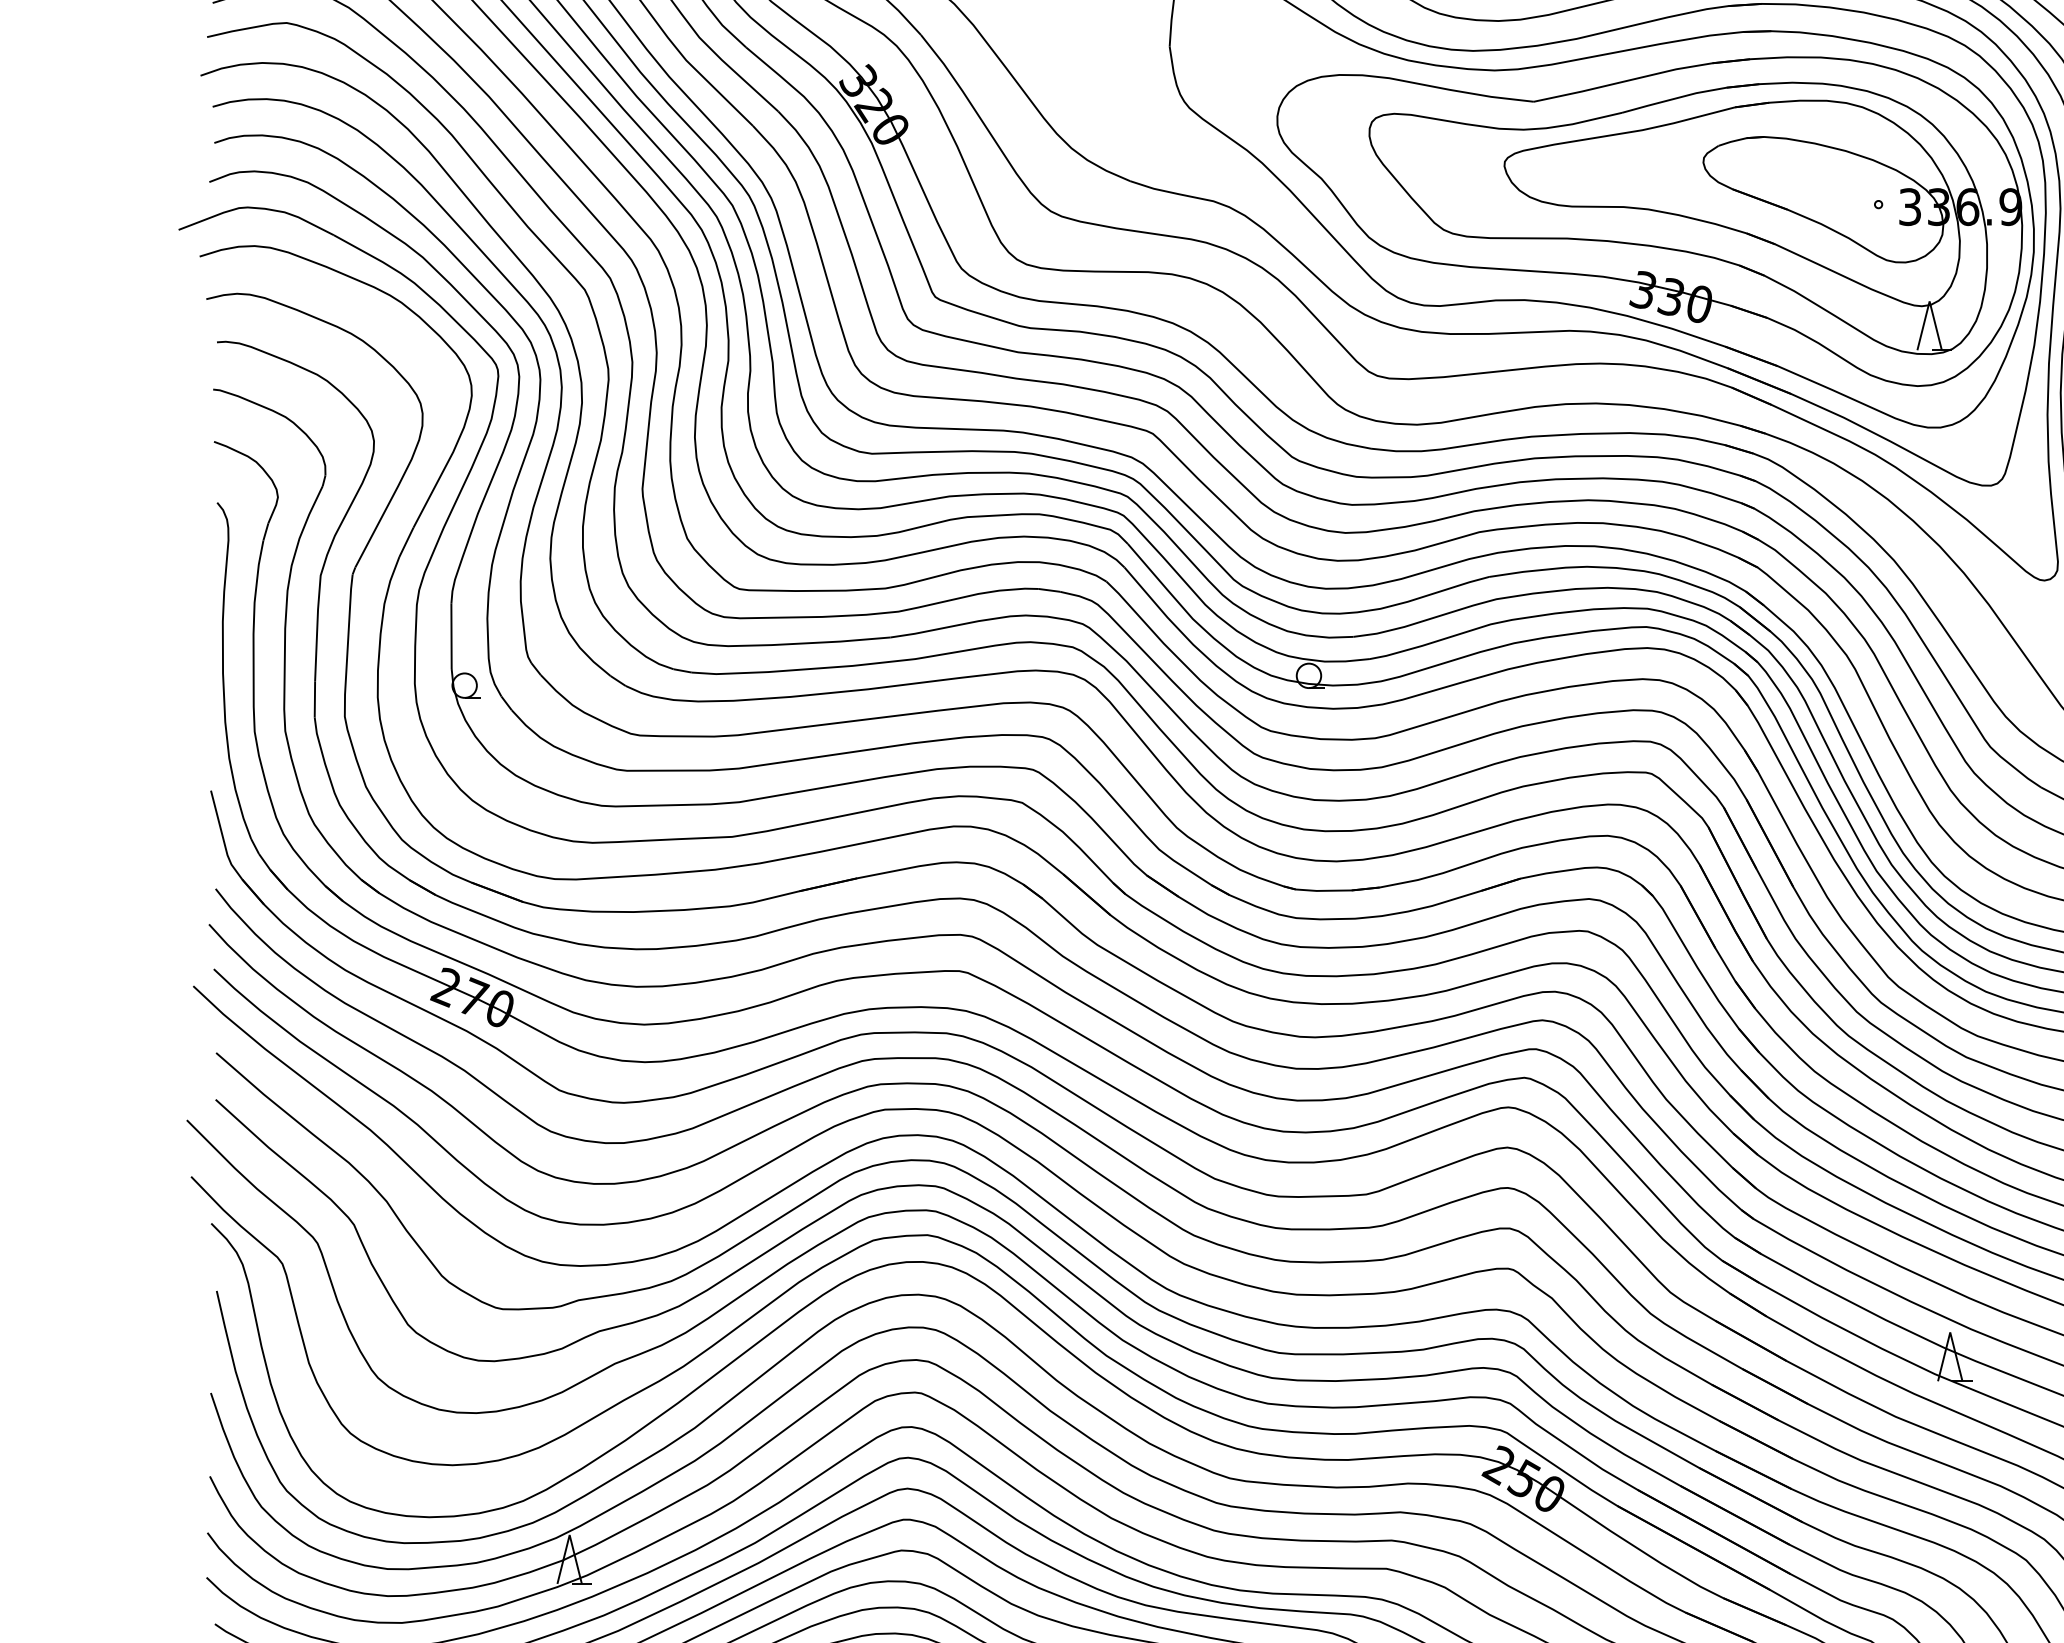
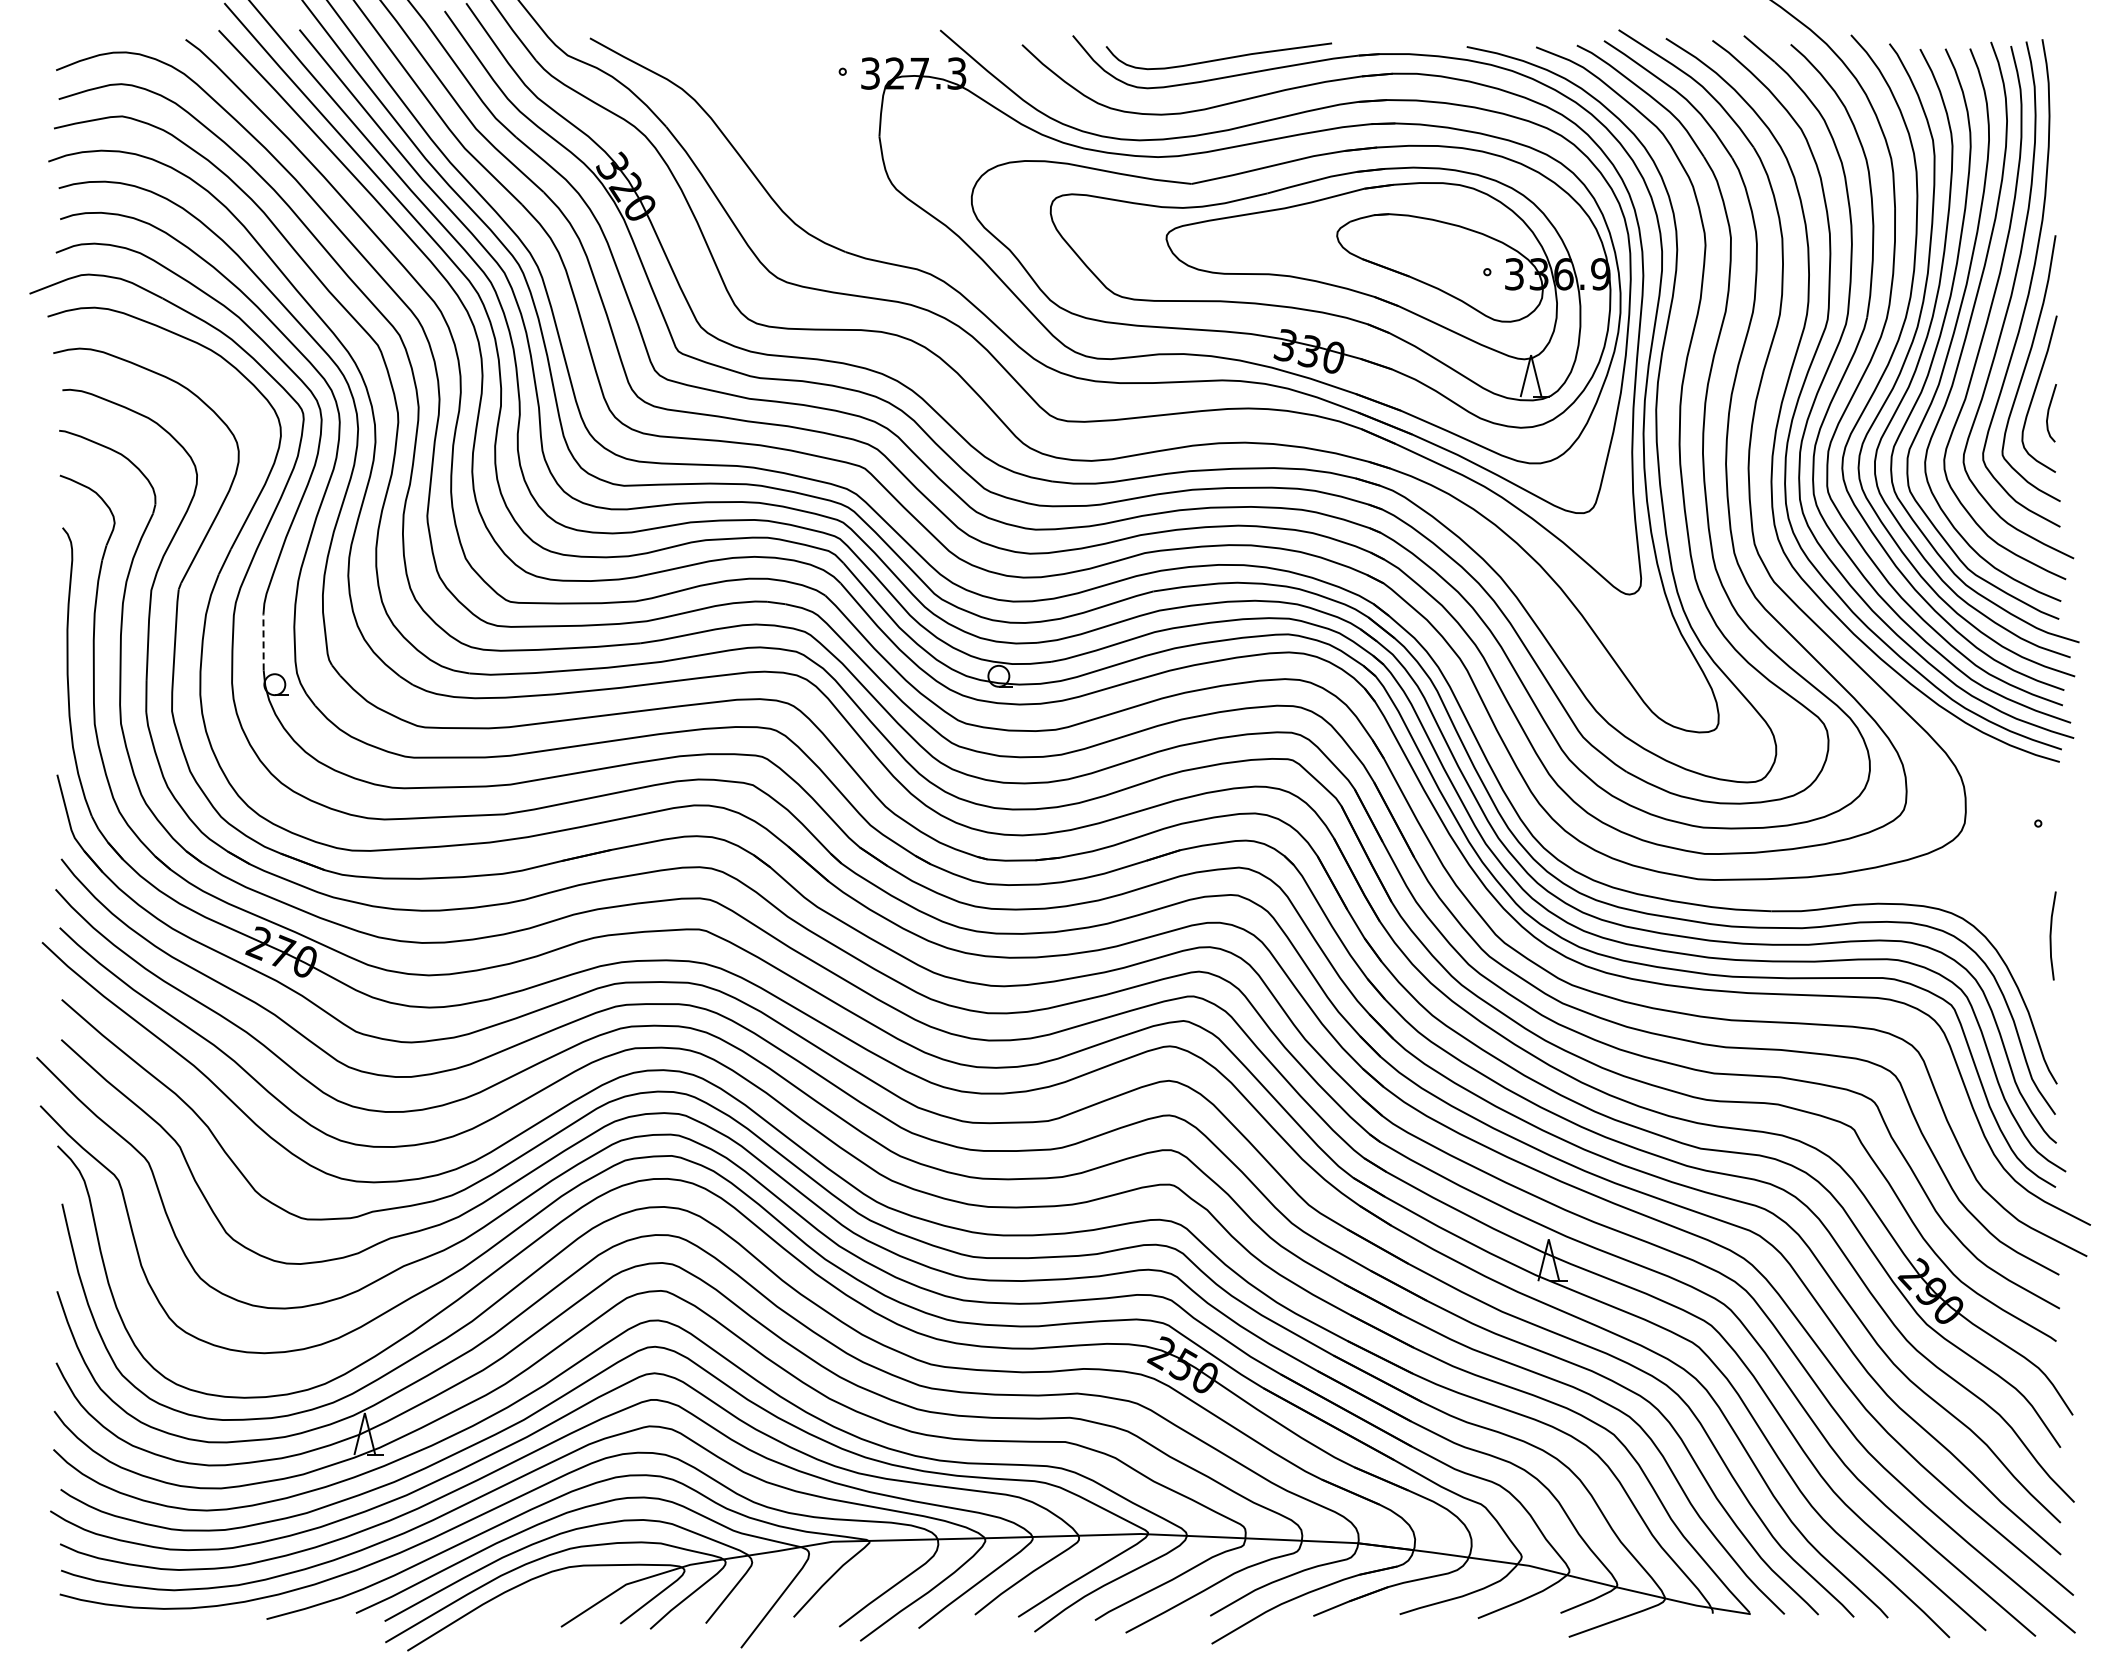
line: (451, 636) -> (263, 642), solid -> dashed

